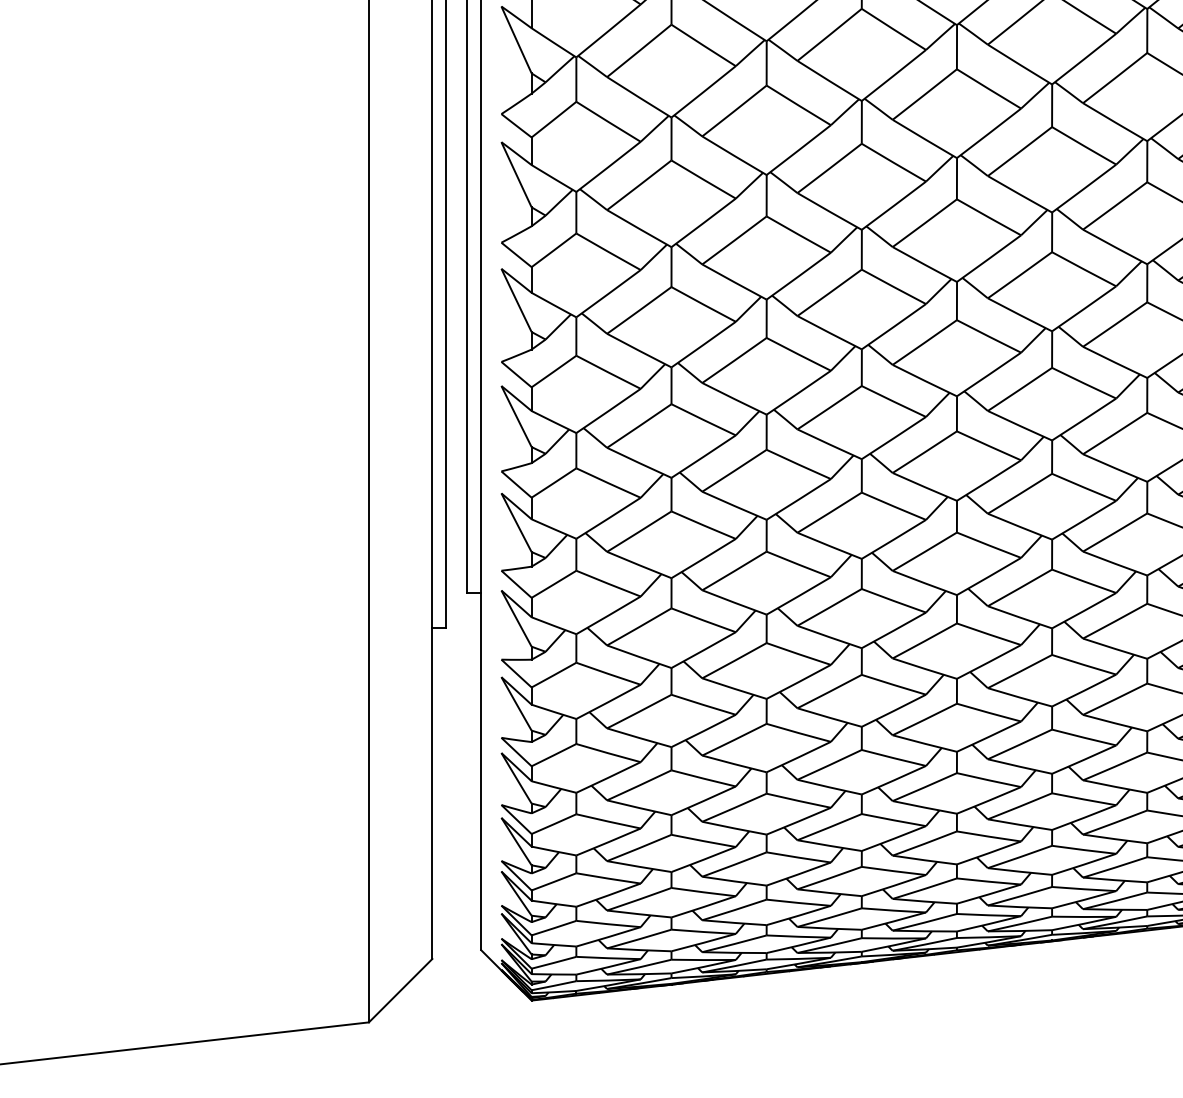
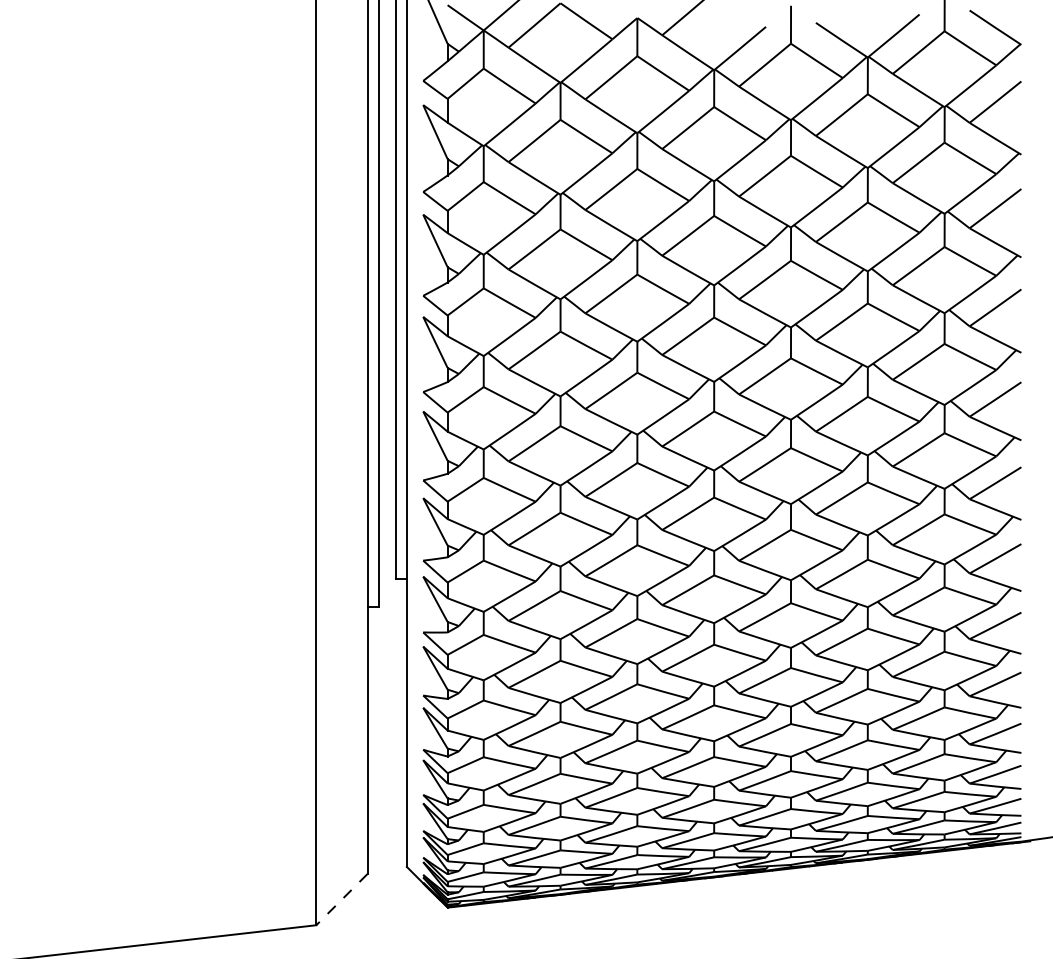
line: (400, 991) -> (341, 900), solid -> dashed

